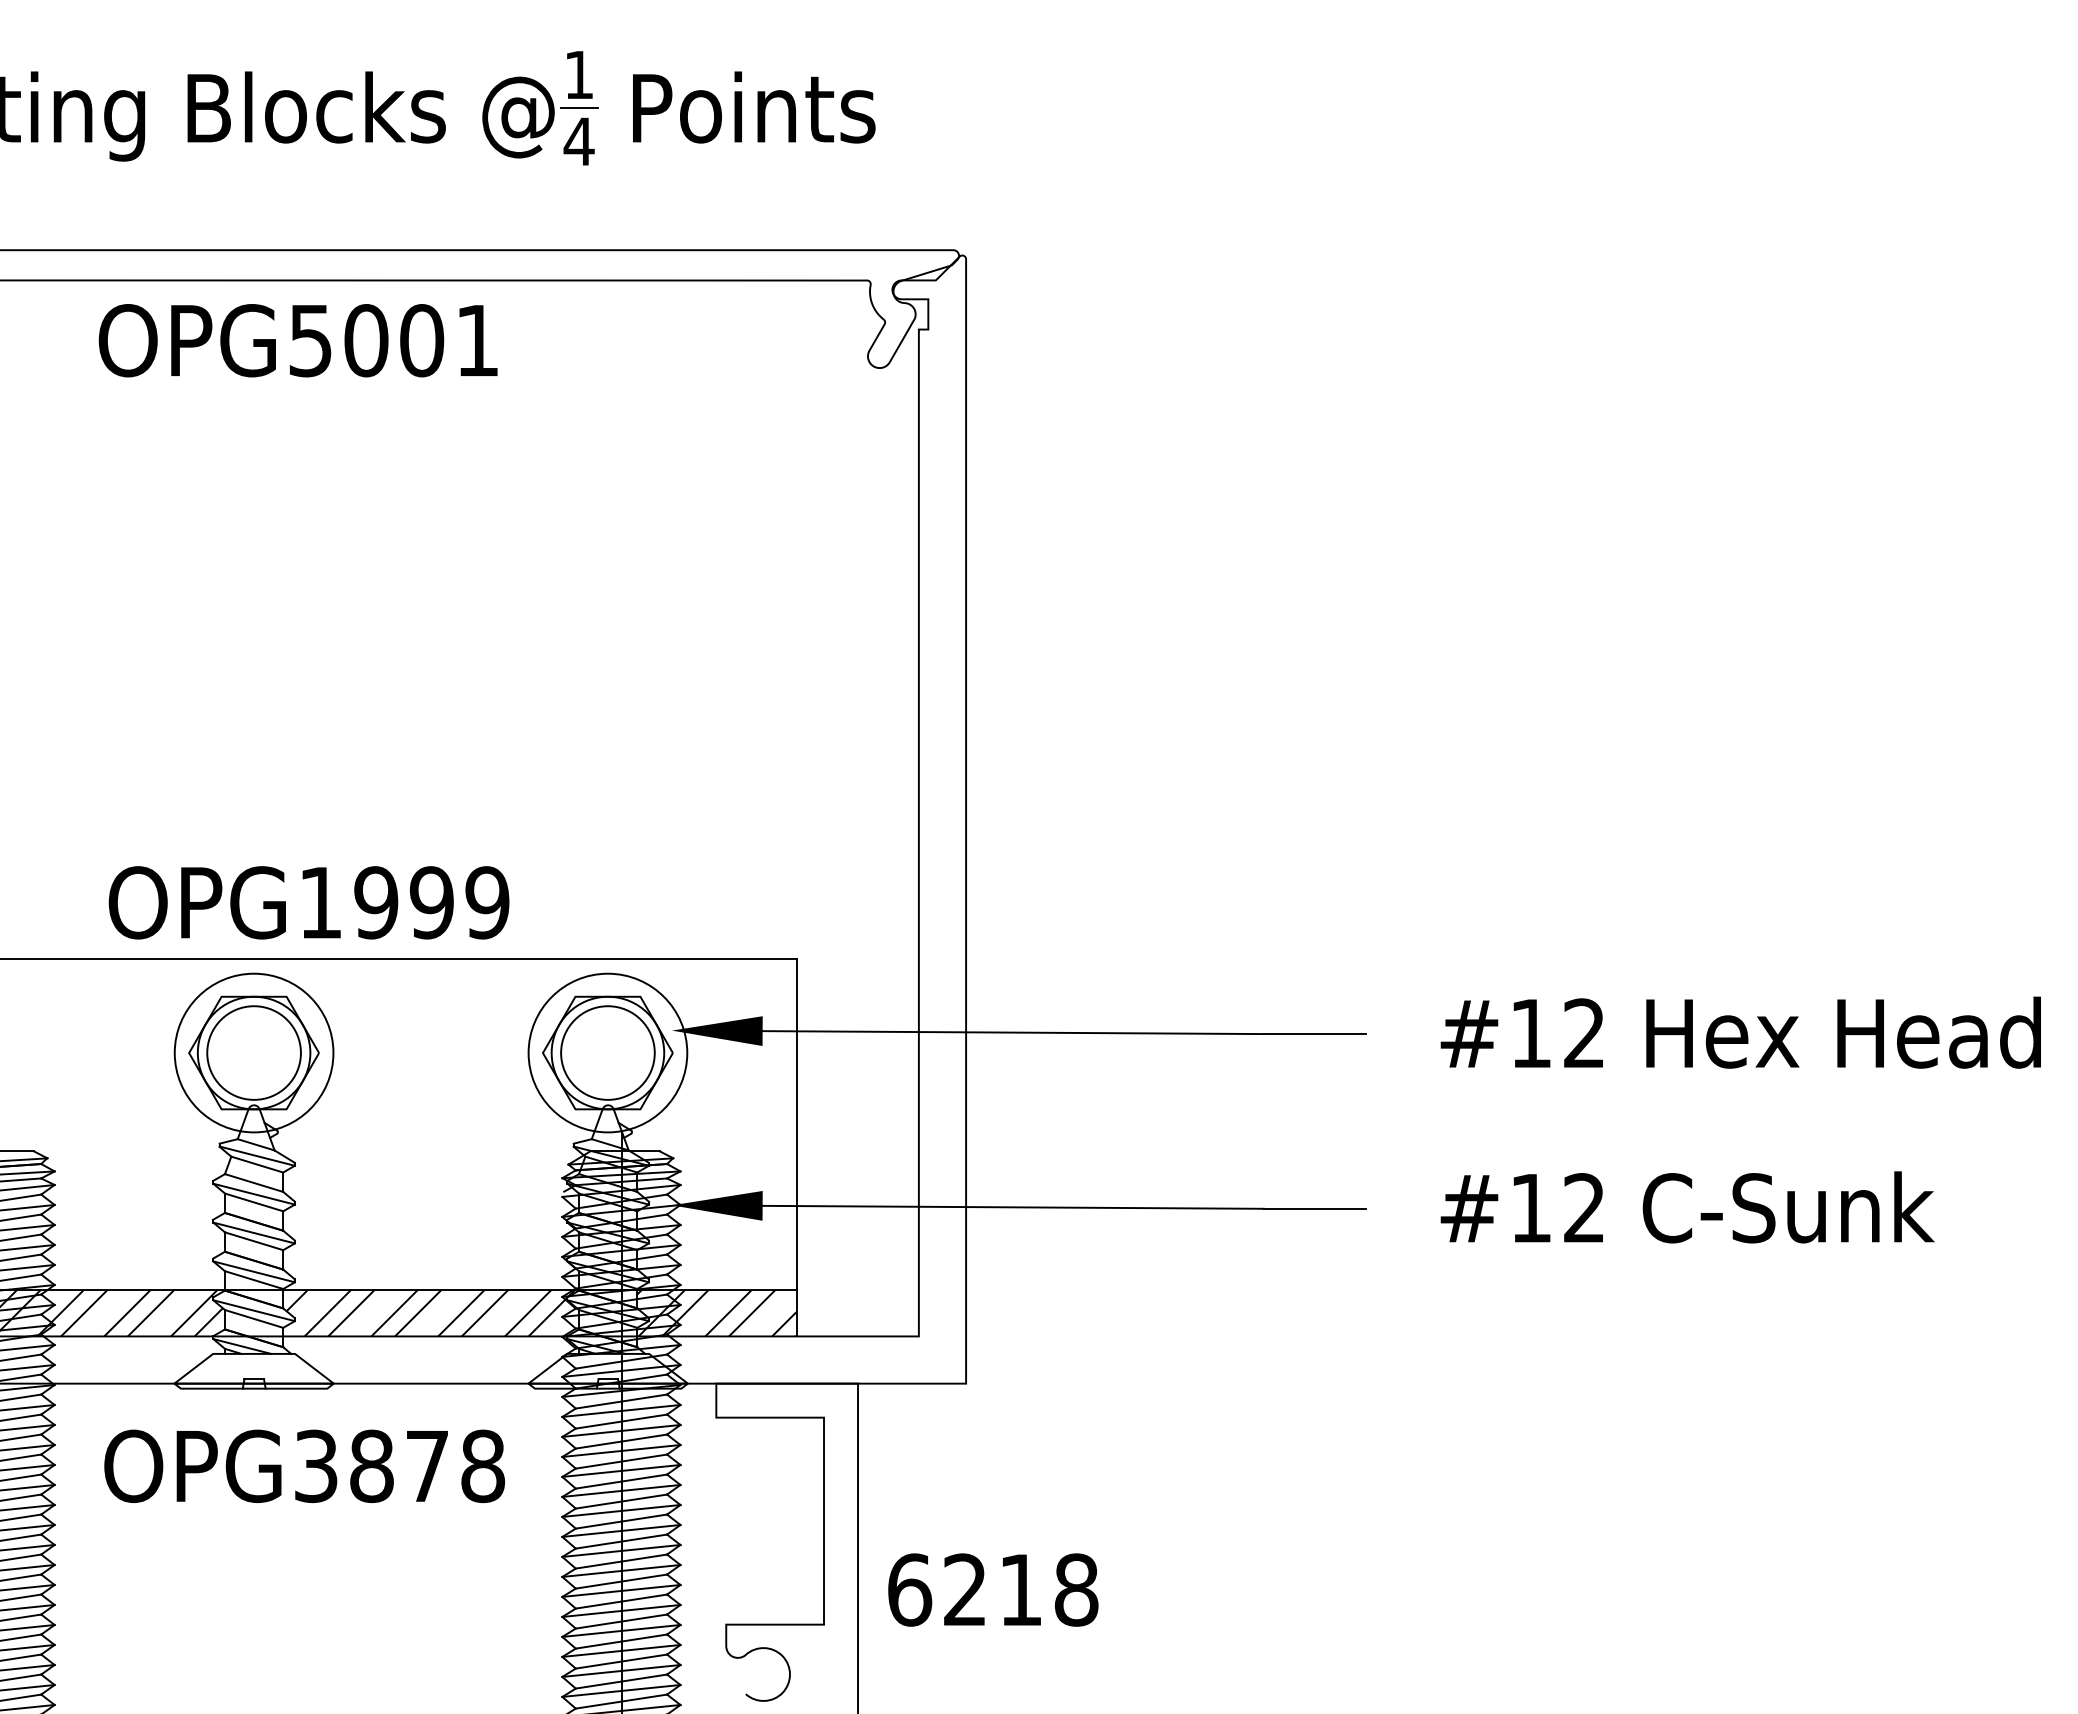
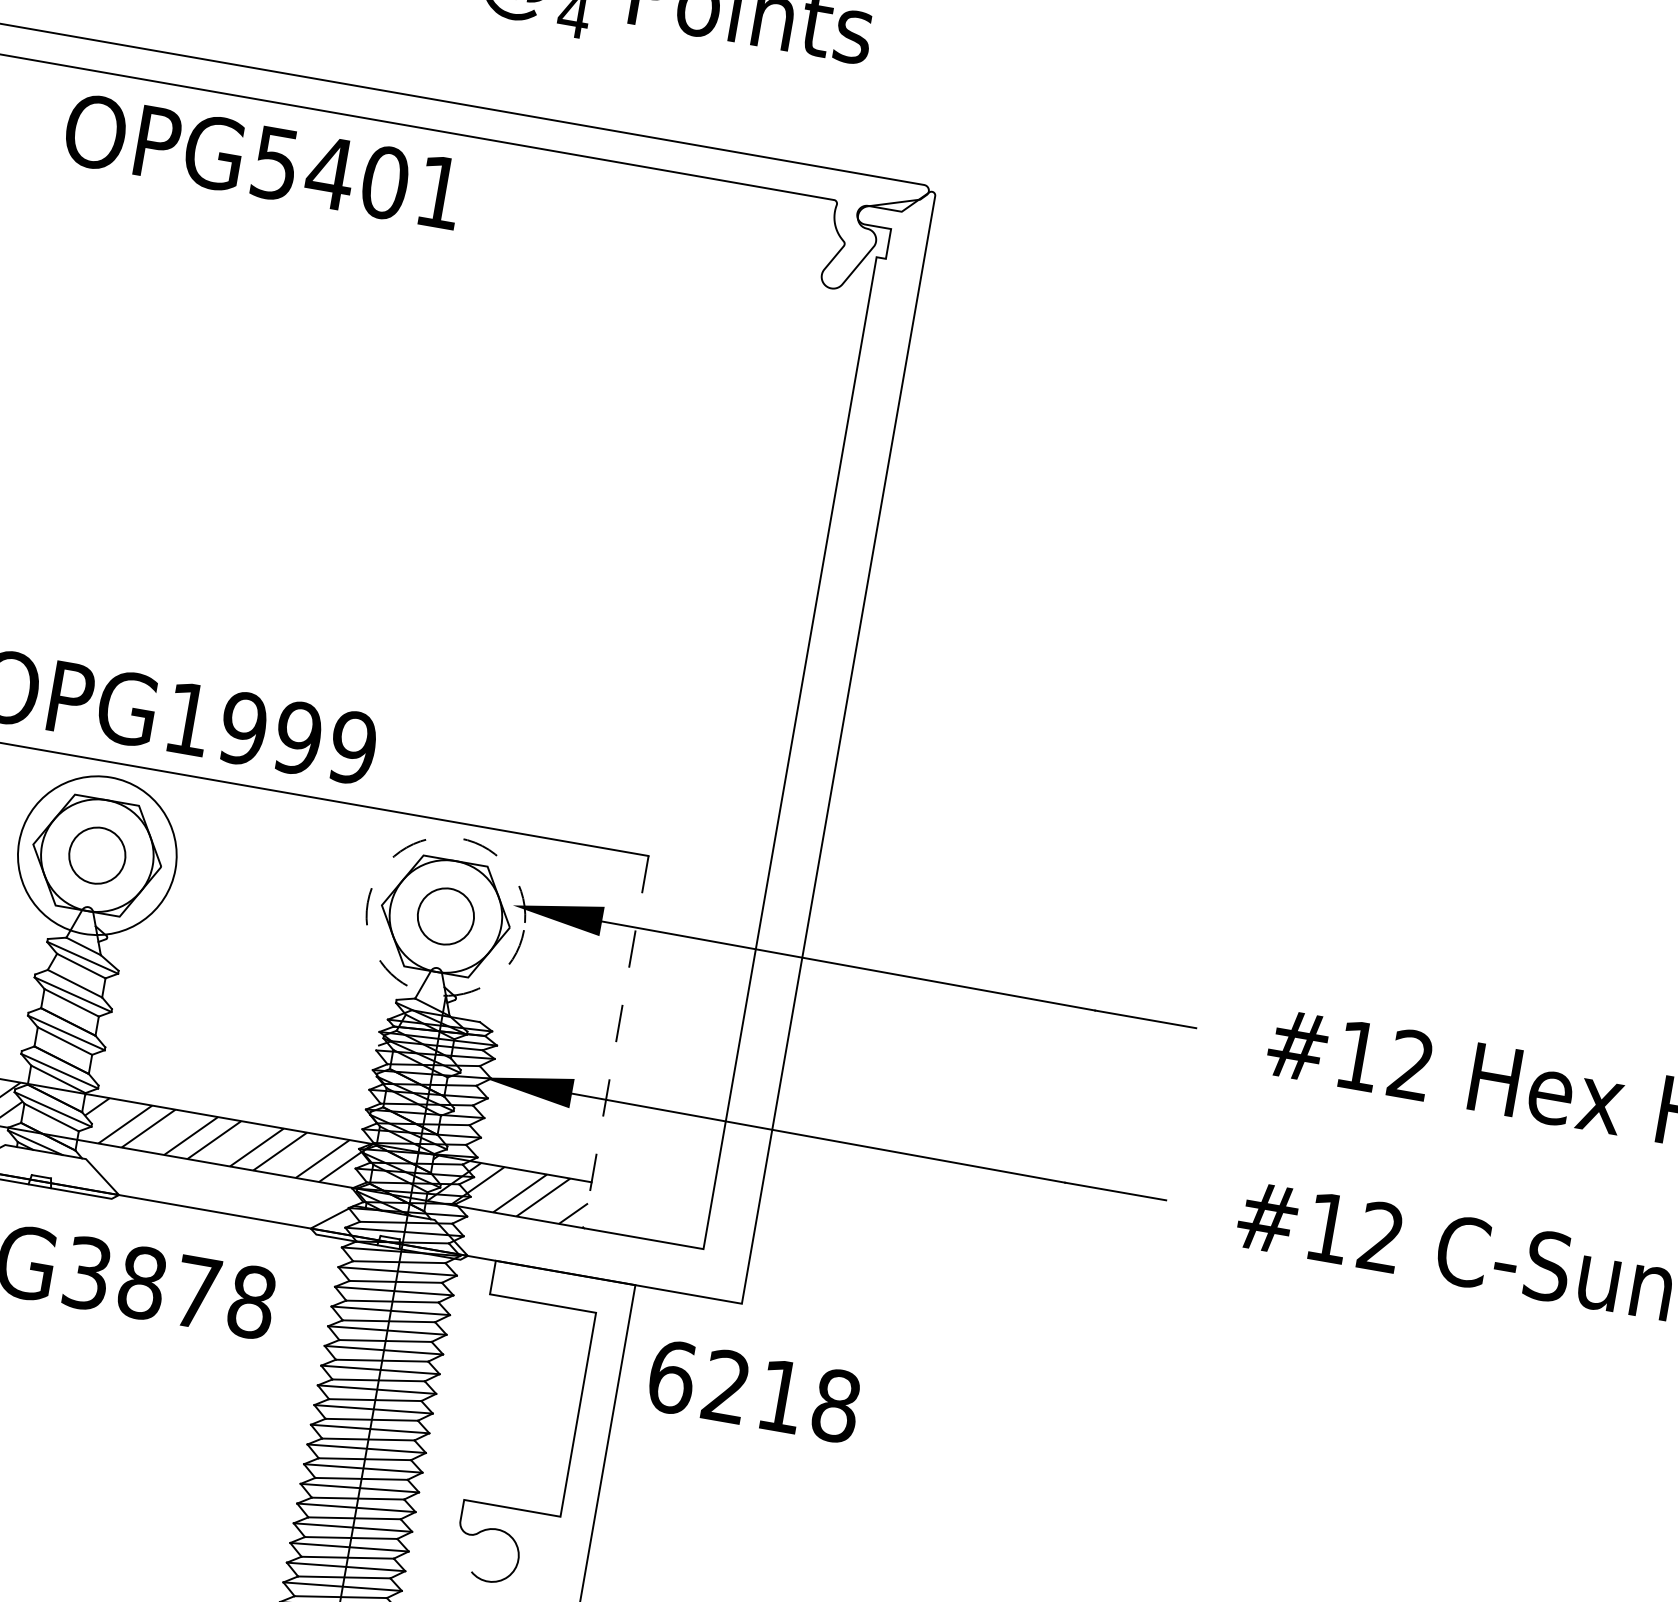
text: (366, 340) -> (330, 173), OPG5001 -> OPG5401
circle: (253, 1052) -> (96, 855), size x0.6
circle: (607, 1052) -> (445, 915), size x0.6
circle: (607, 1052) -> (445, 915), solid -> dashed
line: (797, 1147) -> (616, 1042), solid -> dashed
text: (993, 1589) -> (754, 1391), moved

